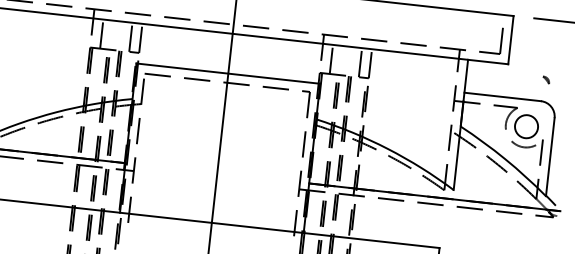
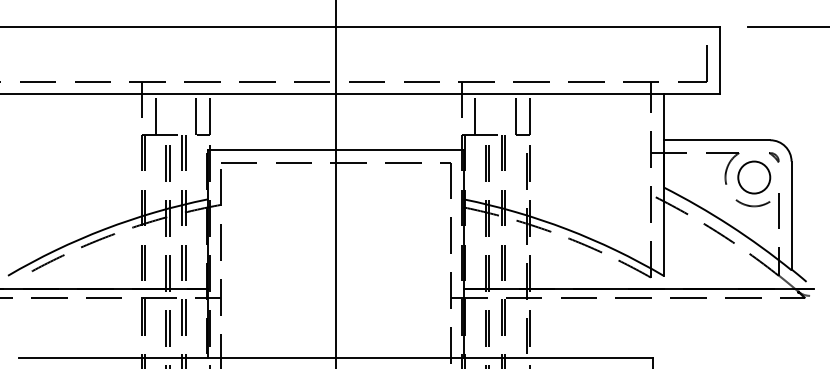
part: (546, 80) -> (774, 157), moved

